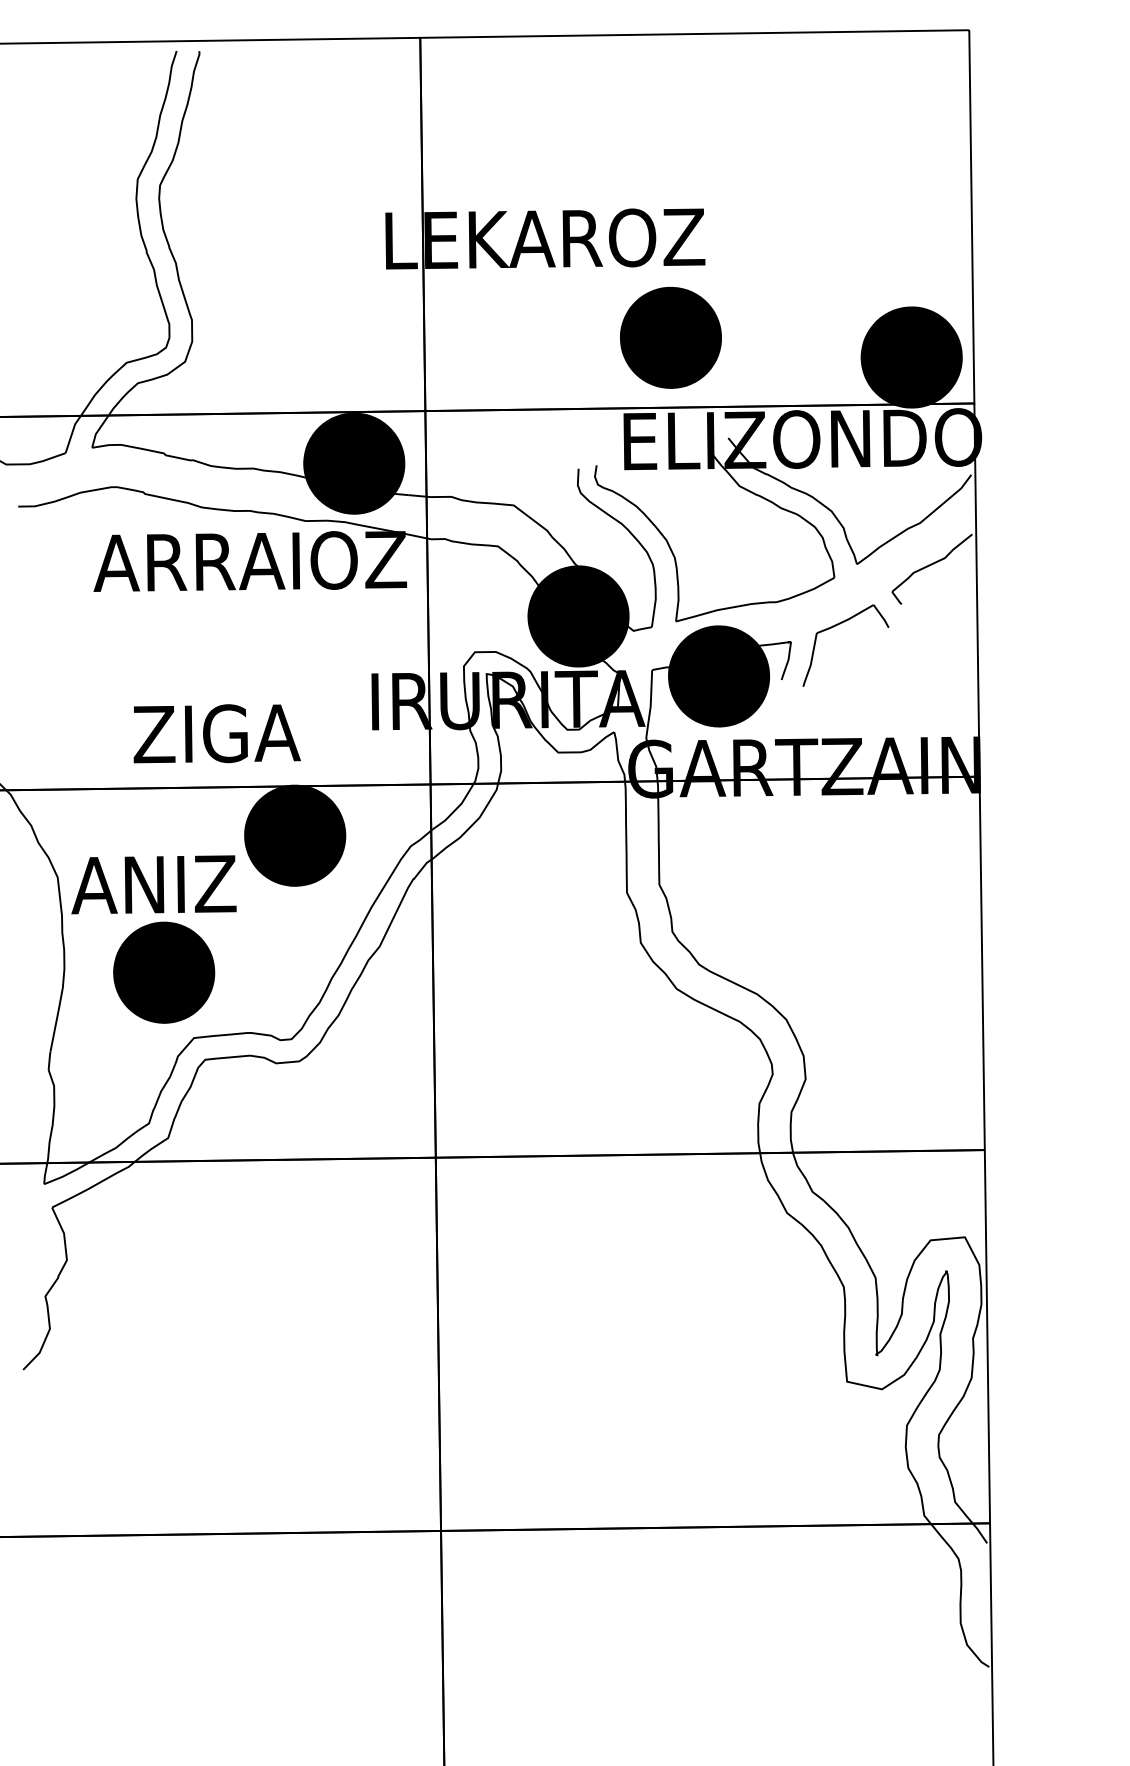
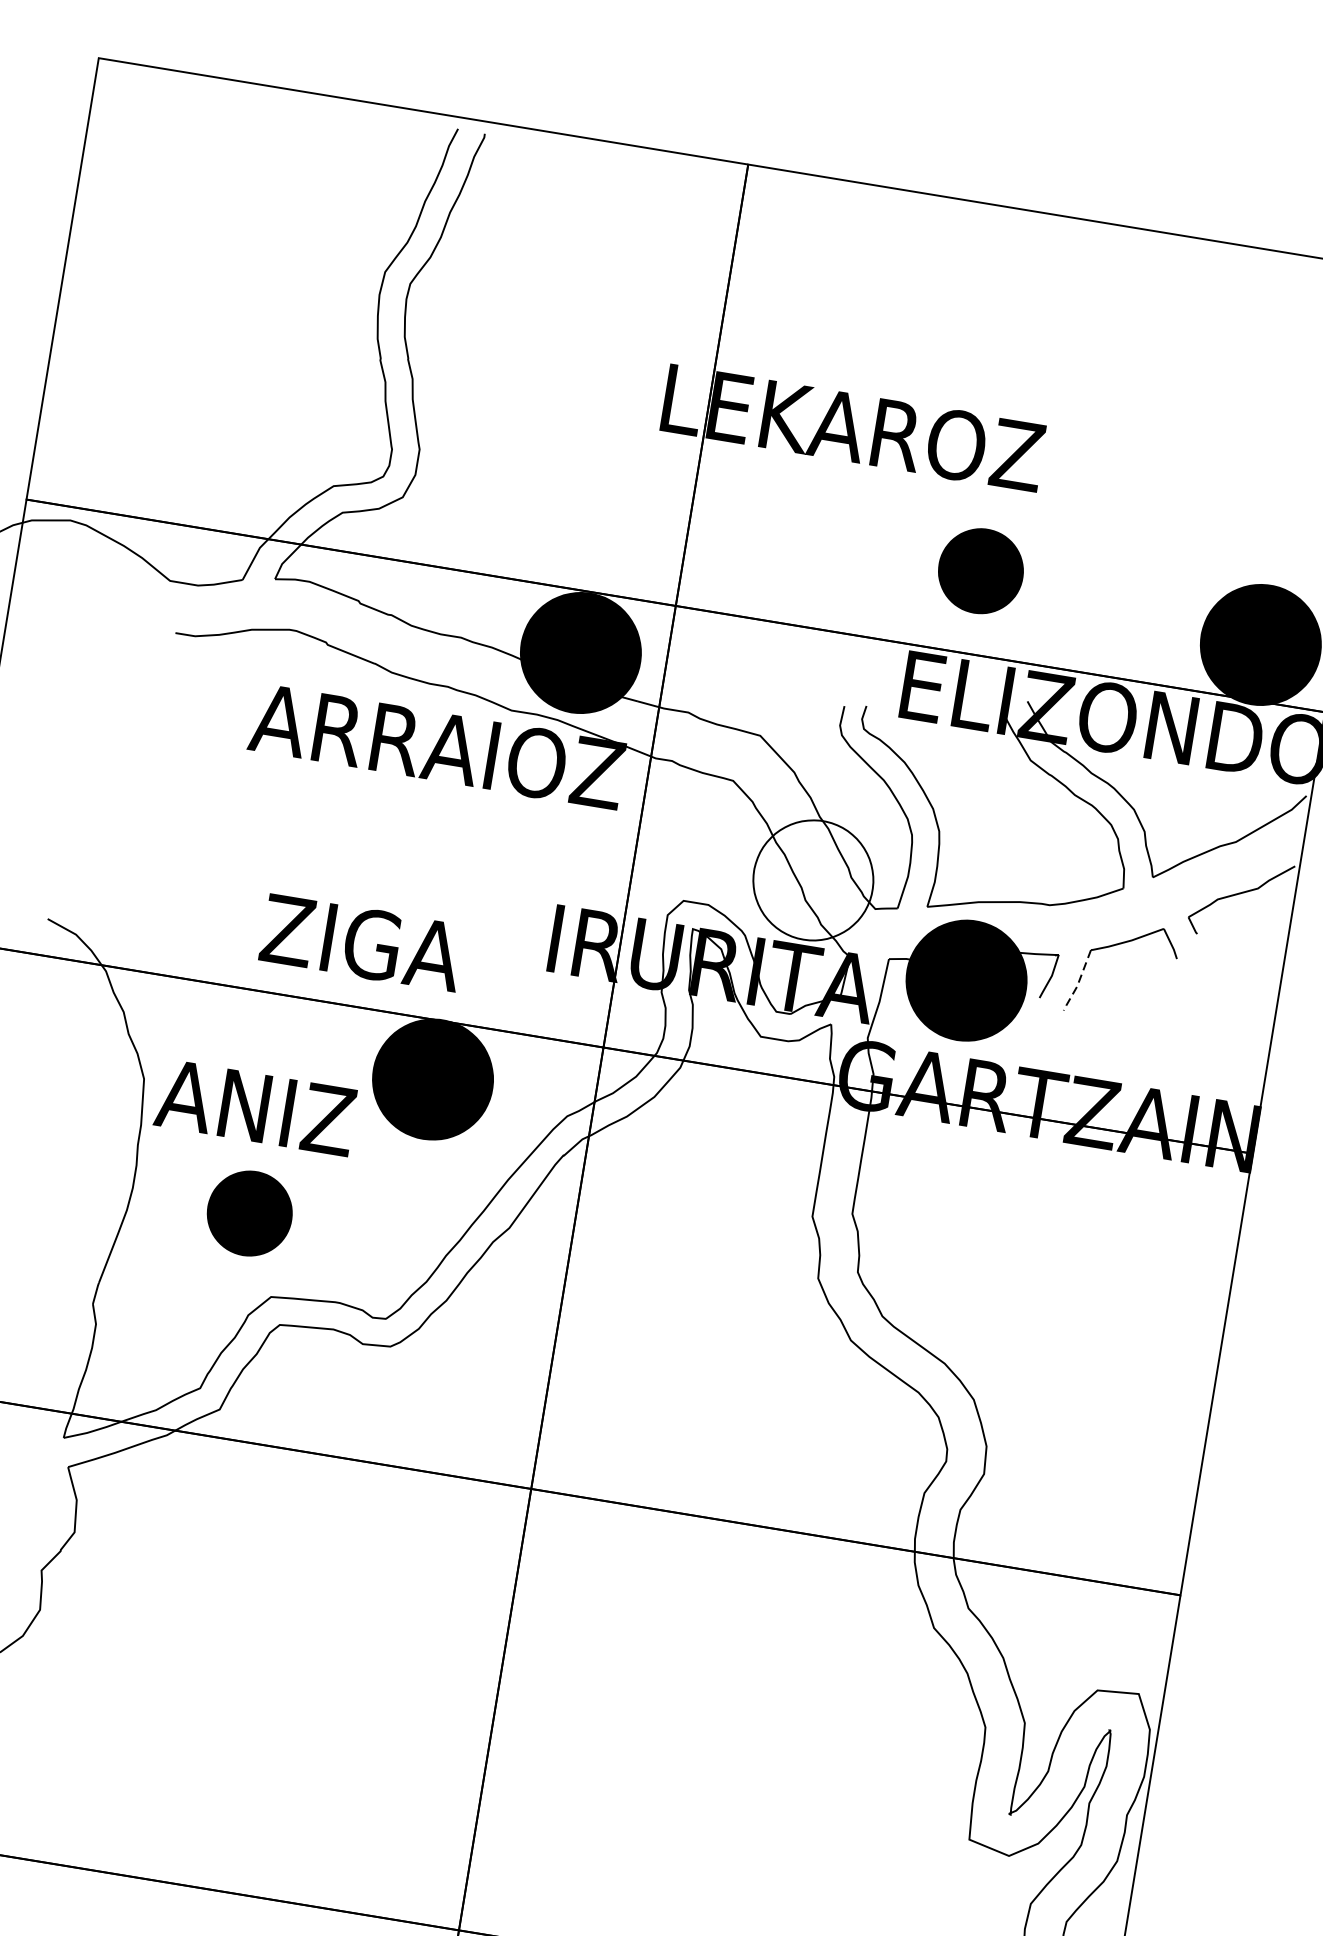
part: (670, 337) -> (980, 570), size x0.7
fill: (578, 616) -> (813, 880), removed
line: (811, 662) -> (1078, 983), solid -> dashed
part: (164, 972) -> (250, 1213), size x0.7

